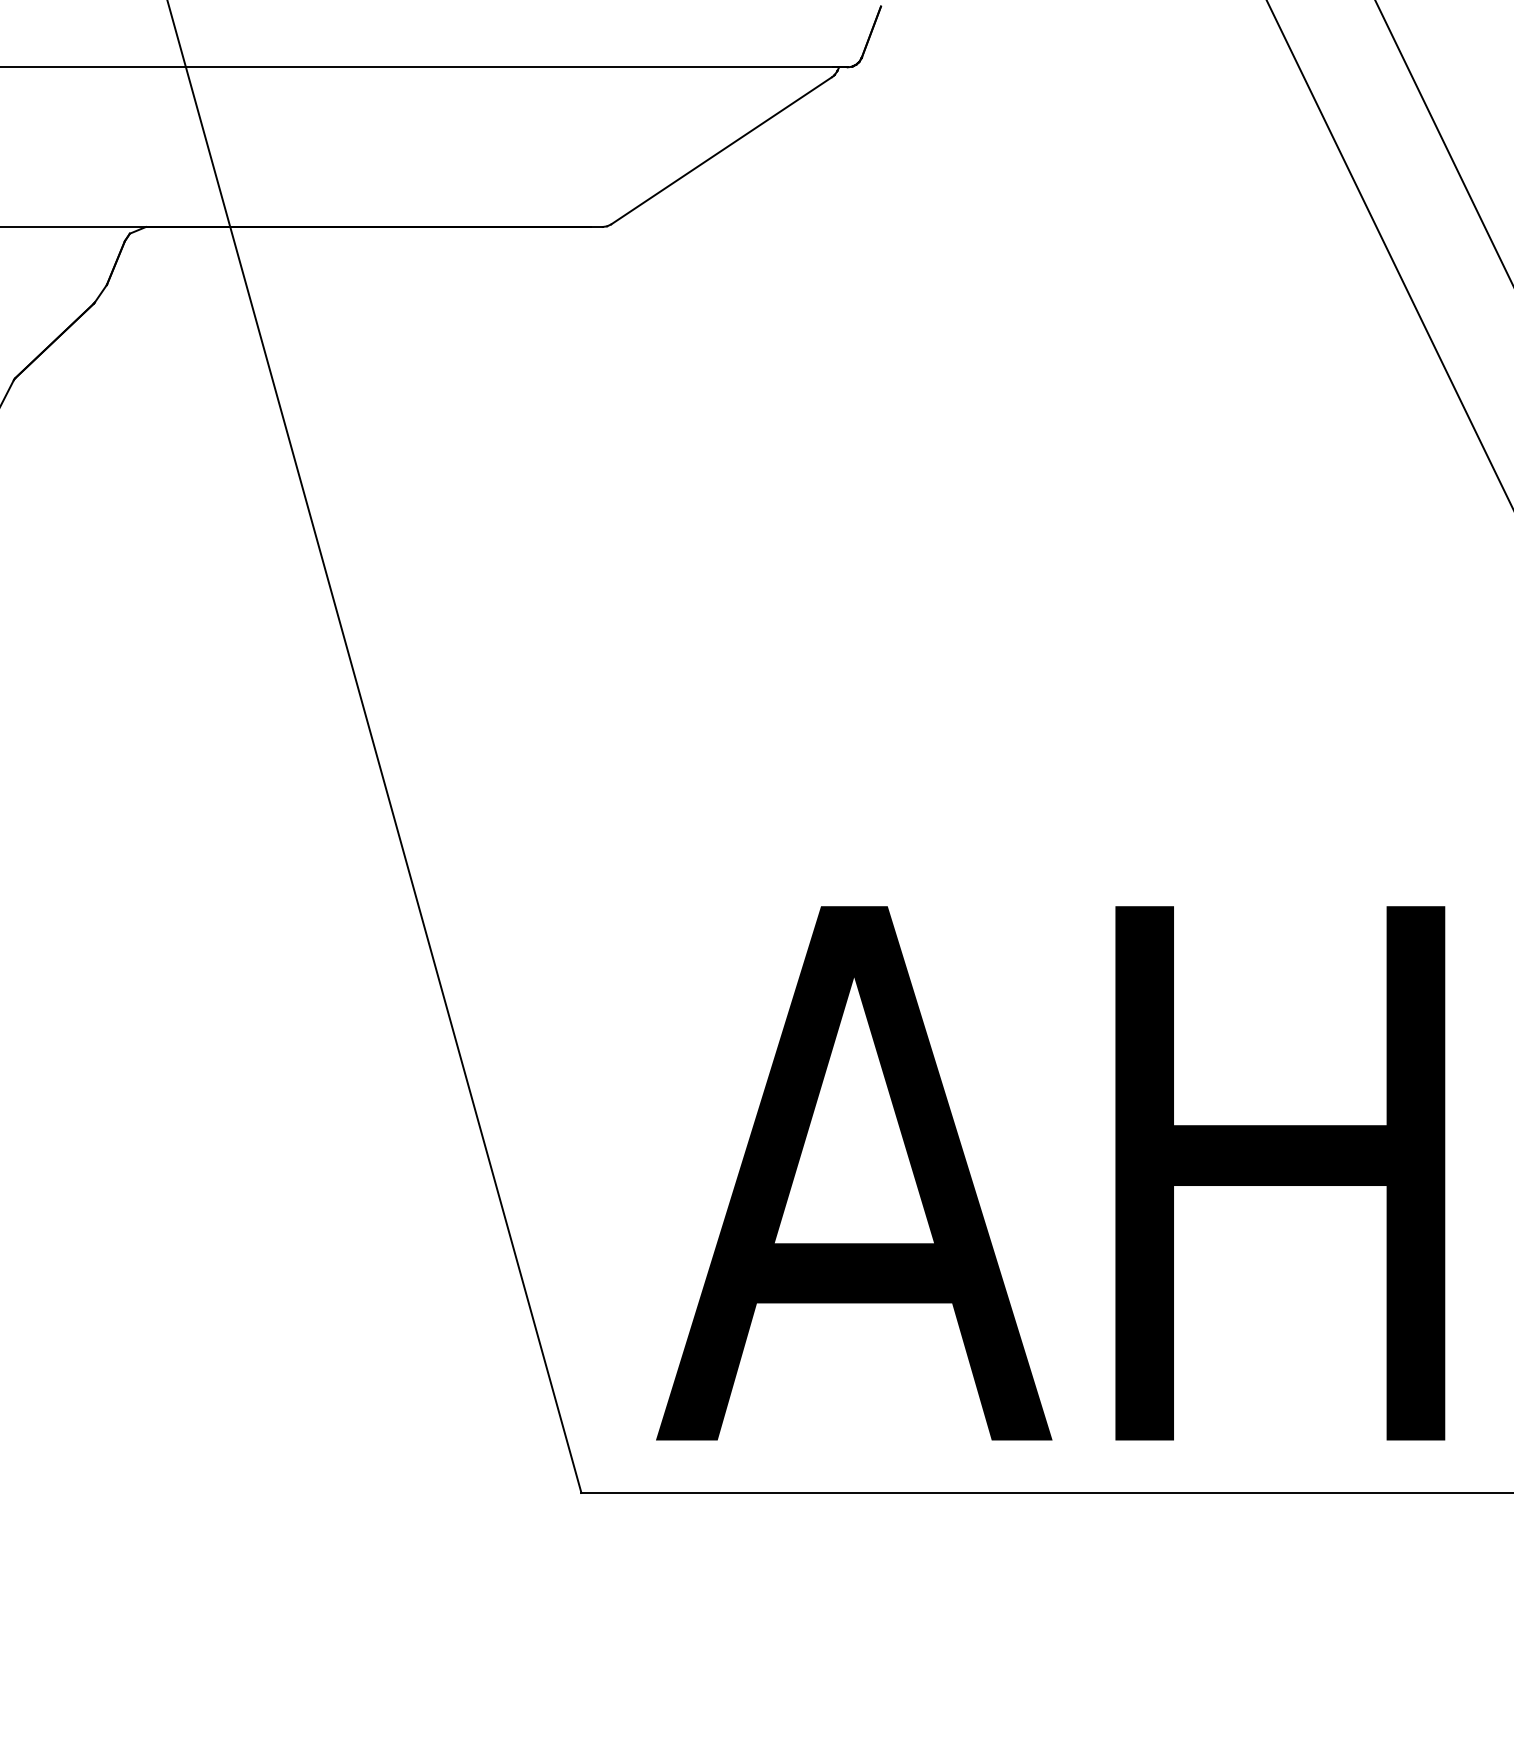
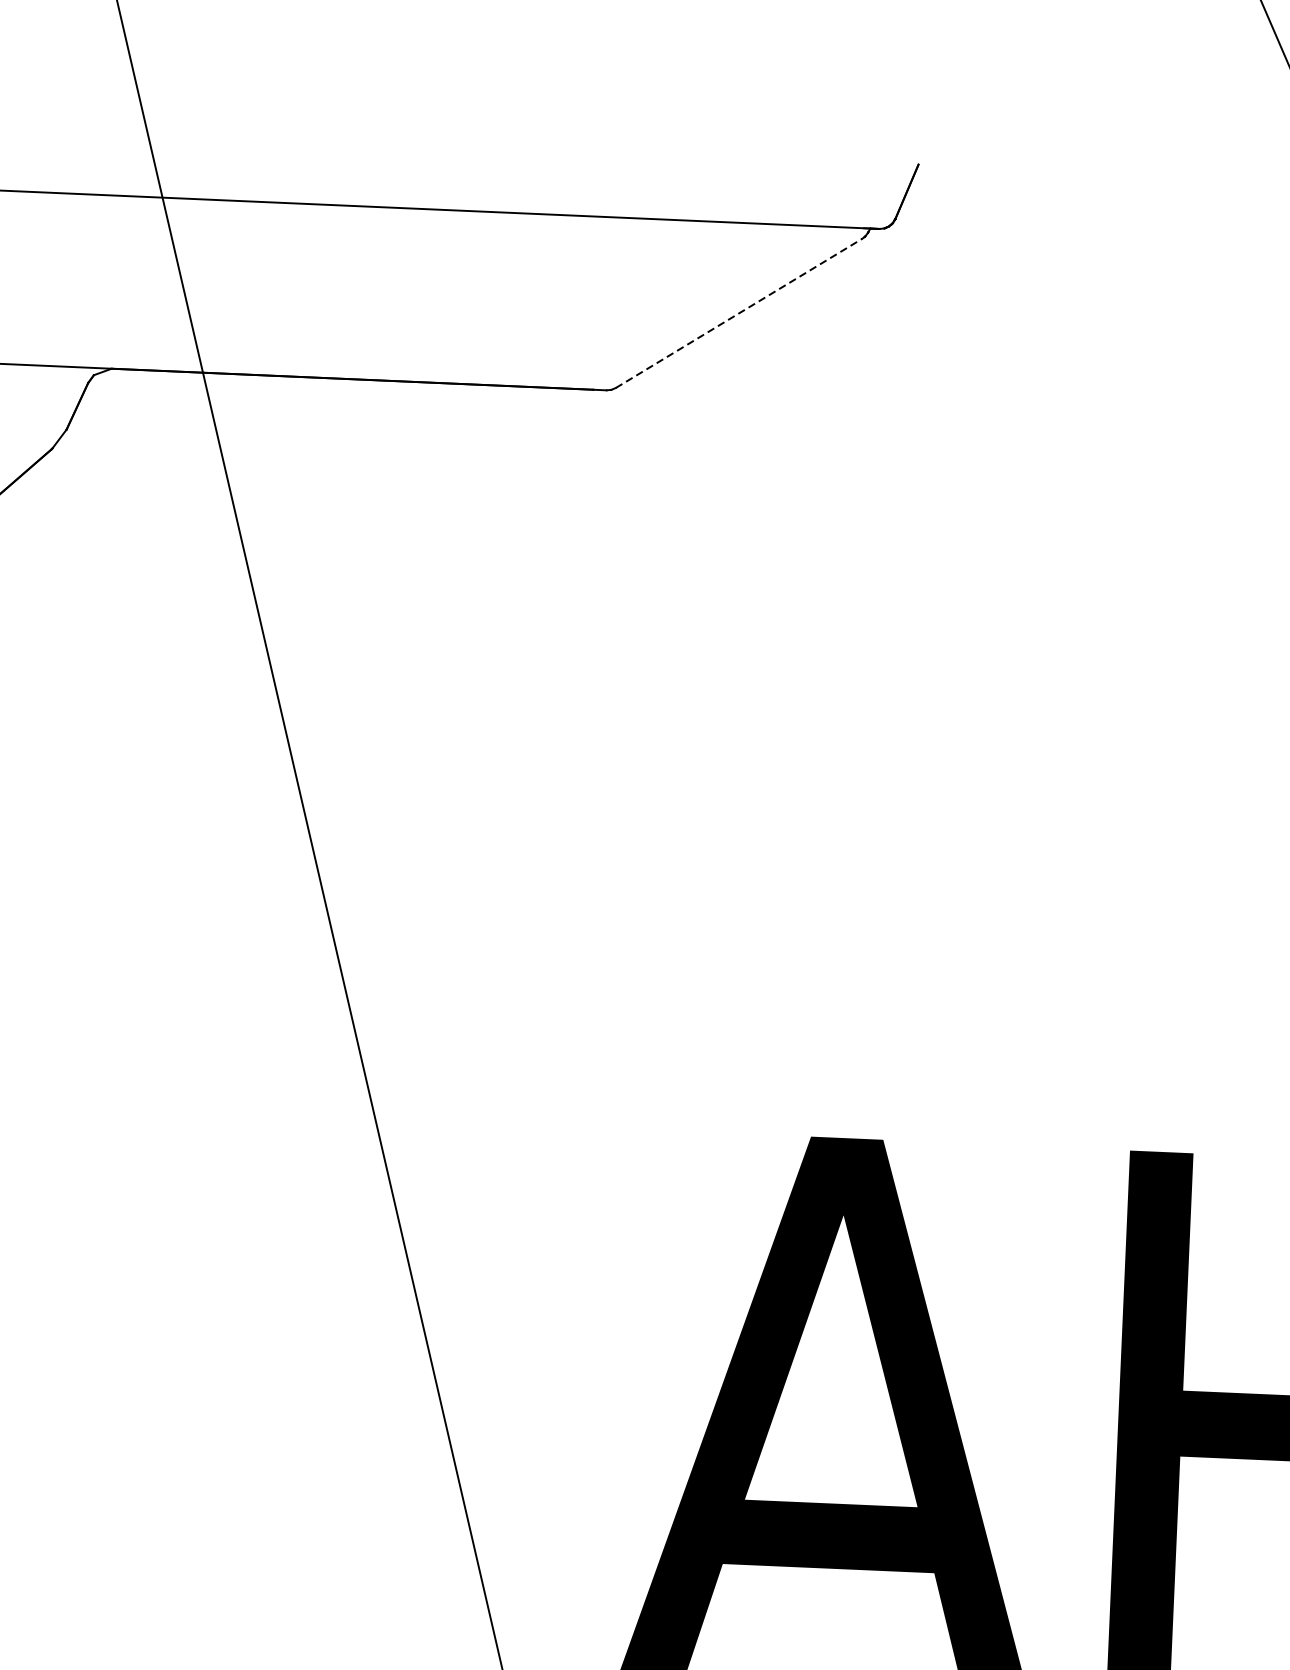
line: (721, 150) -> (738, 313), solid -> dashed

